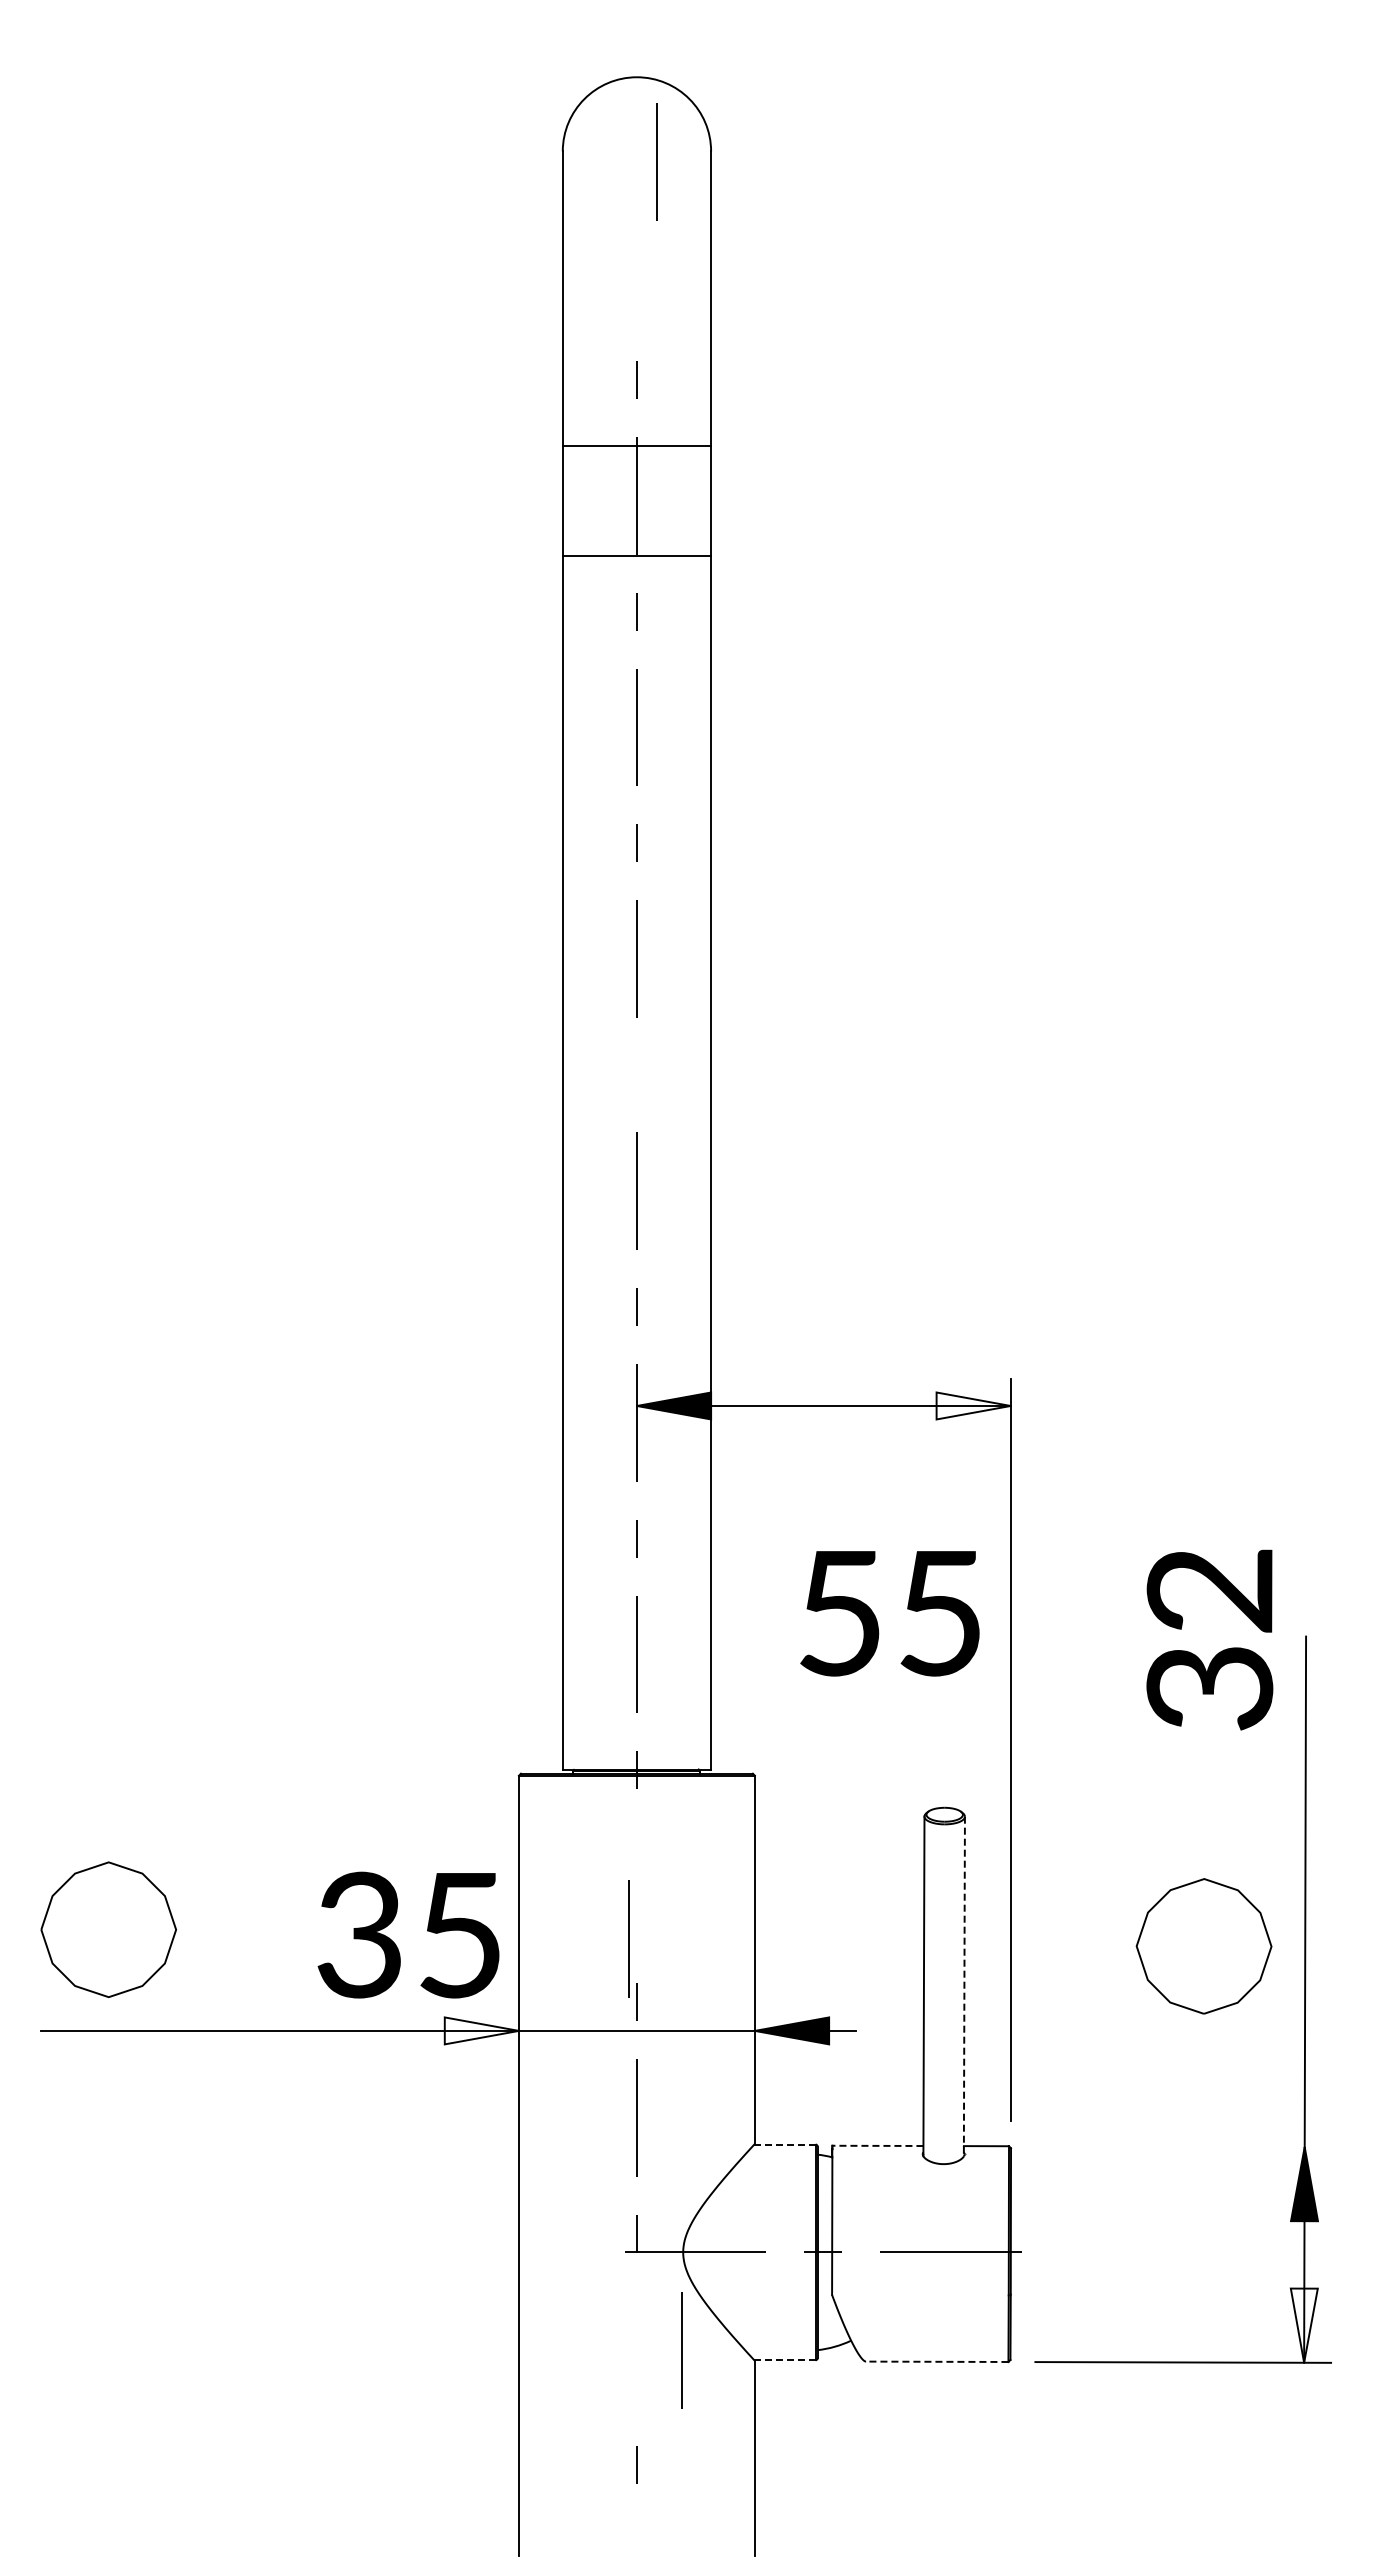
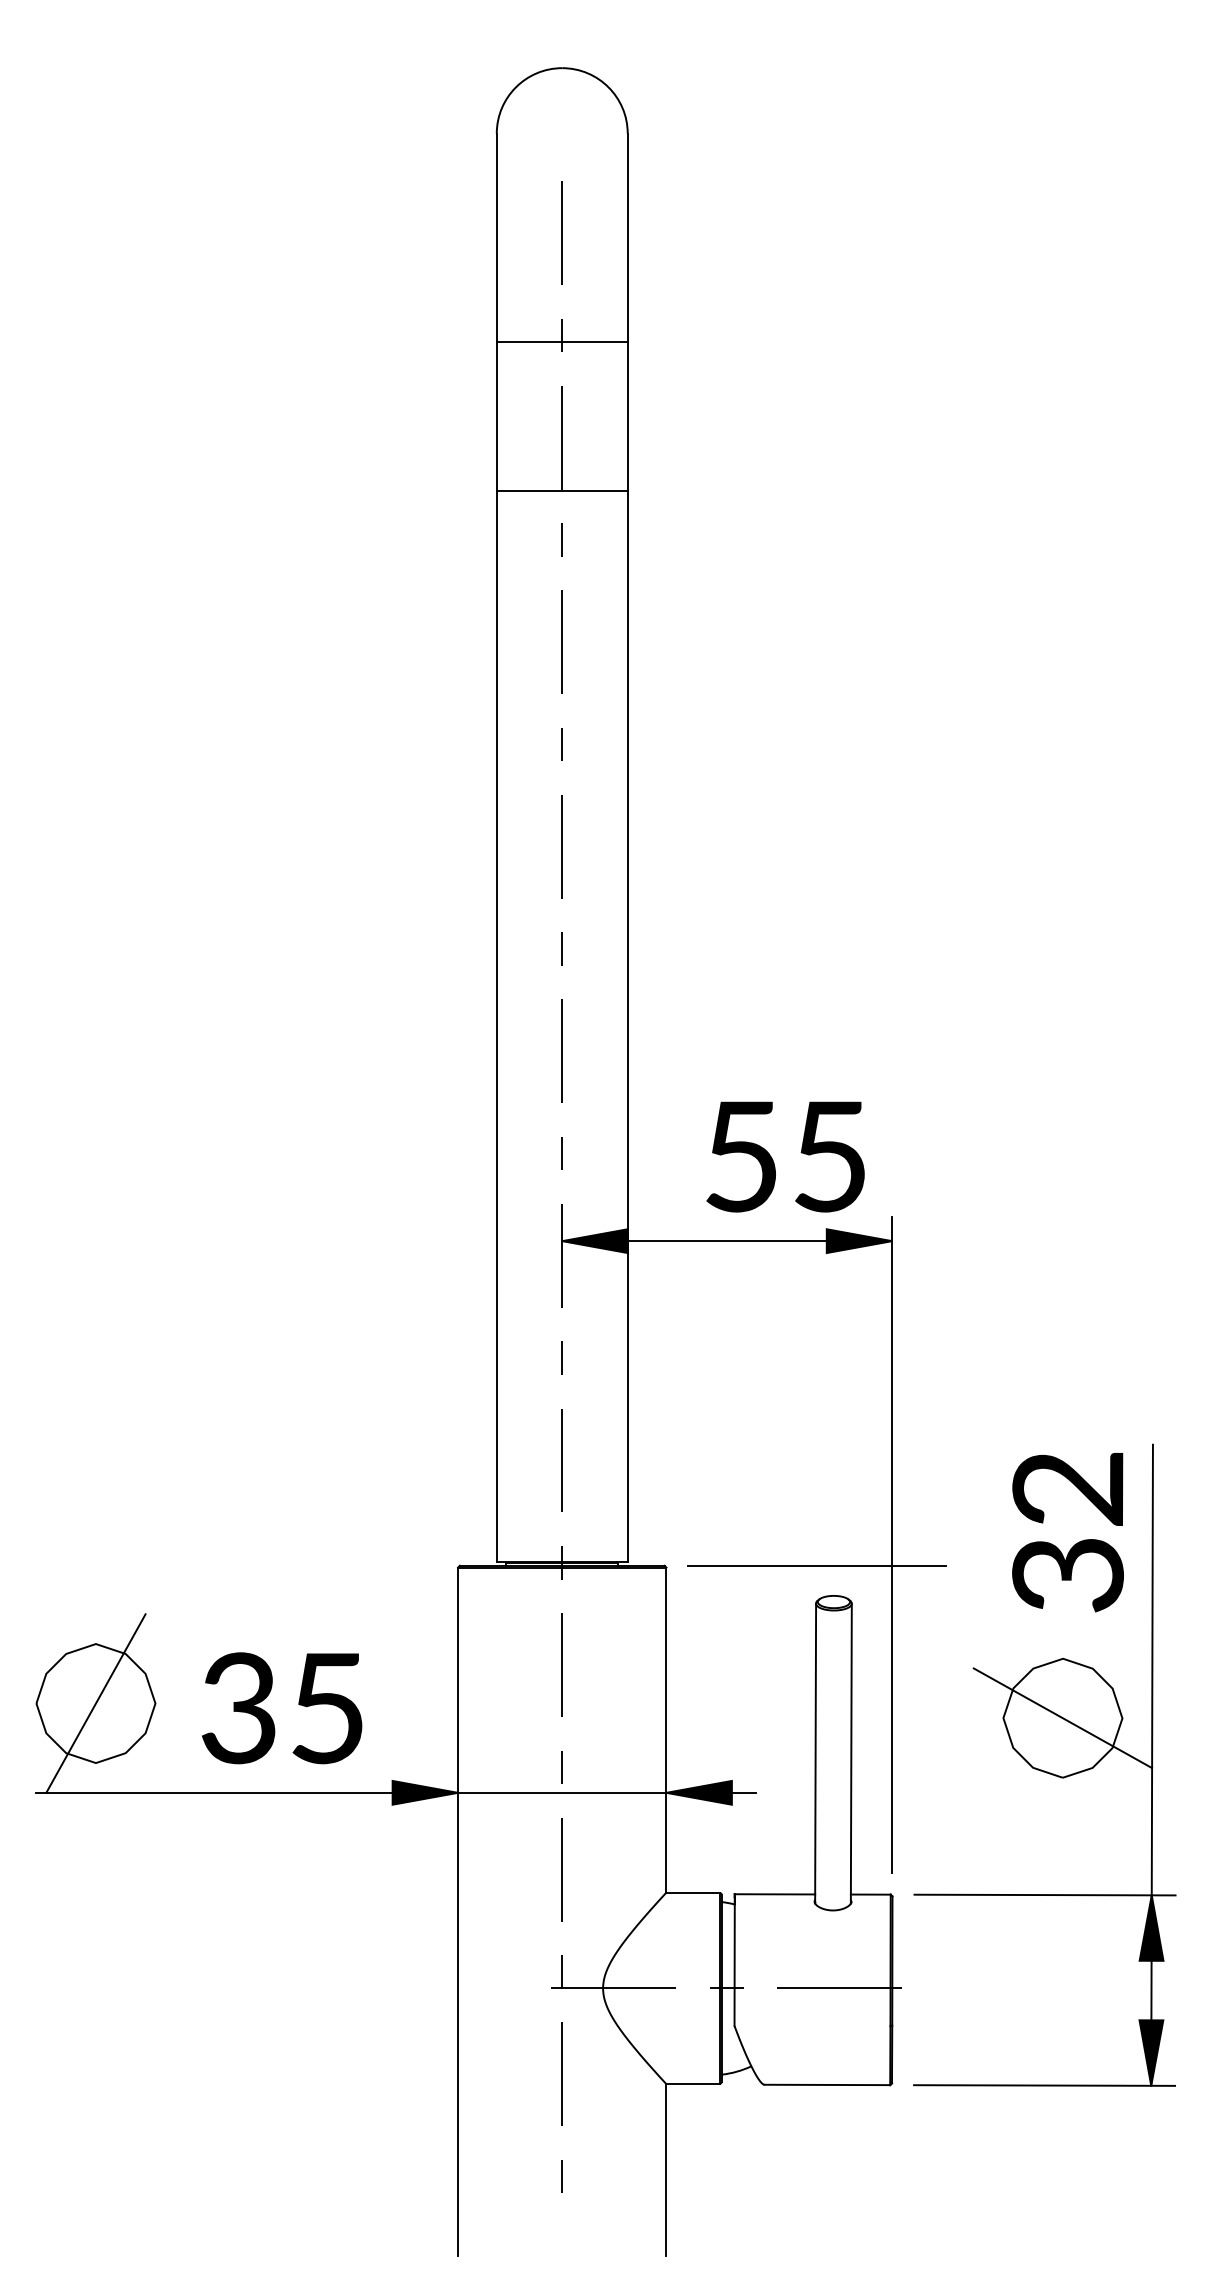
line: (656, 161) -> (561, 232), moved
line: (636, 446) -> (561, 342), moved
line: (636, 1074) -> (561, 948), added
fill: (973, 1405) -> (859, 1240), added
text: (889, 1613) -> (785, 1156), moved
text: (1209, 1639) -> (1067, 1532), moved
line: (925, 1773) -> (816, 1565), added
line: (108, 1929) -> (95, 1703), added
text: (408, 1934) -> (282, 1707), moved
line: (628, 1938) -> (561, 1664), moved
line: (1204, 1945) -> (1063, 1717), added
line: (964, 1986) -> (851, 1753), dashed -> solid
fill: (481, 2030) -> (425, 1792), added
line: (784, 2144) -> (692, 1893), dashed -> solid
line: (877, 2145) -> (774, 1894), dashed -> solid
line: (1183, 2146) -> (1044, 1894), added
fill: (1303, 2325) -> (1150, 2052), added
line: (681, 2350) -> (561, 2074), moved
line: (784, 2360) -> (692, 2083), dashed -> solid
line: (936, 2361) -> (826, 2084), dashed -> solid

